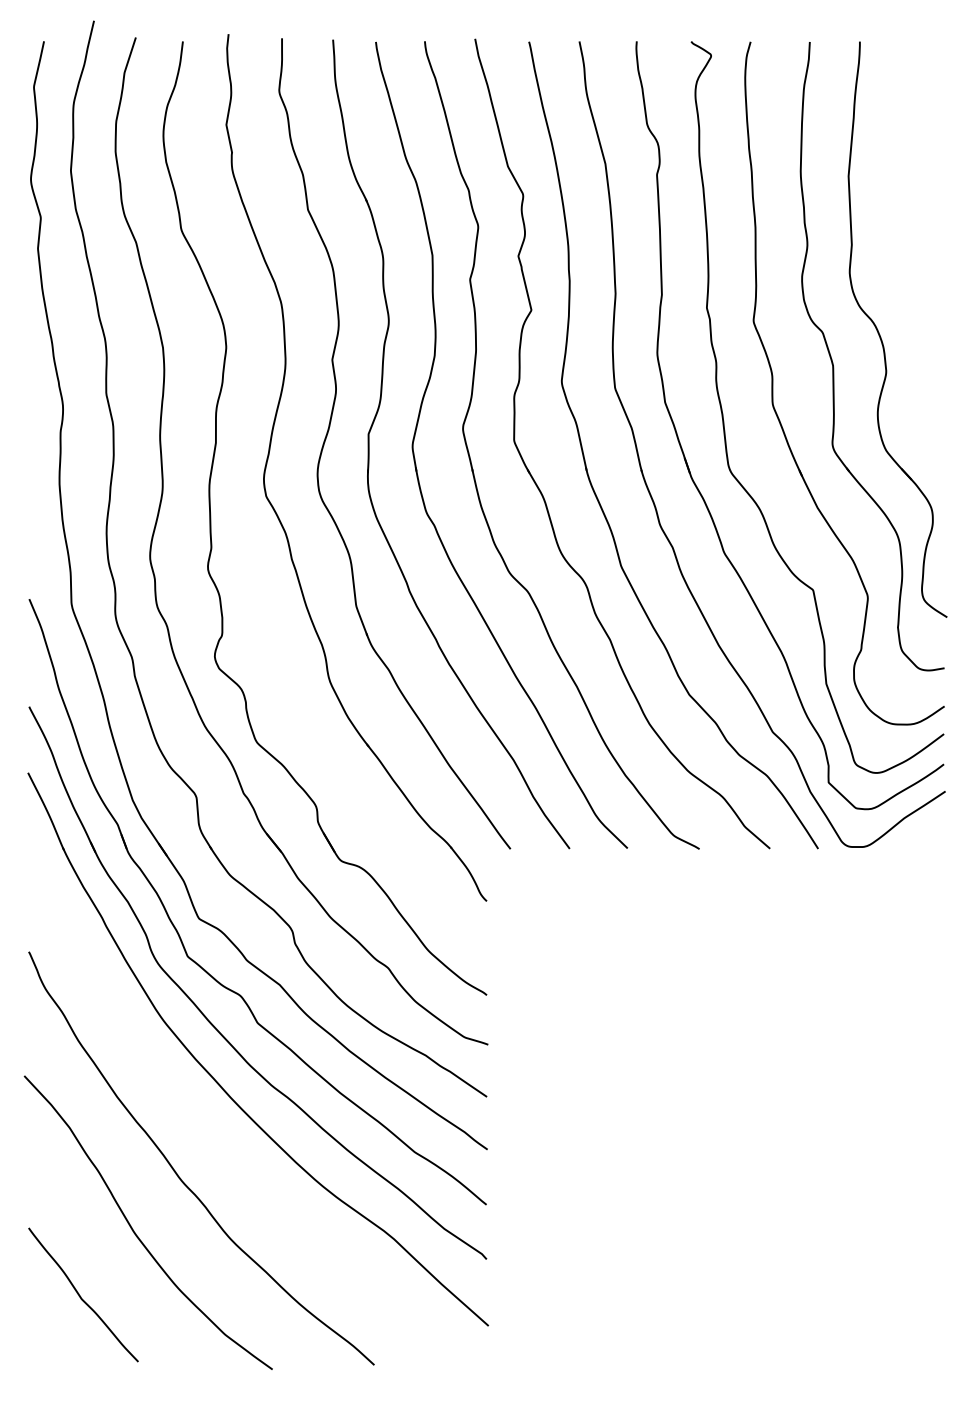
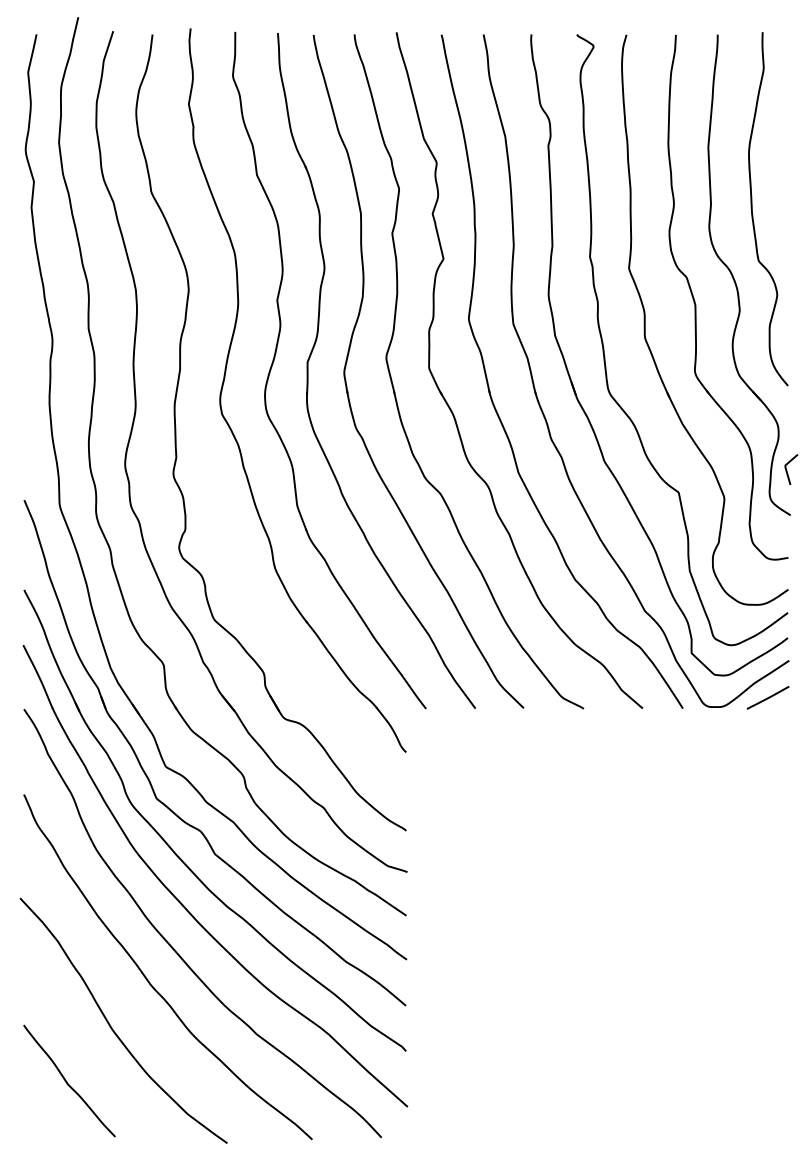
curve: (901, 250) -> (752, 209), added
curve: (943, 564) -> (787, 471), added
line: (919, 835) -> (767, 697), added
curve: (207, 1134) -> (173, 947), added

